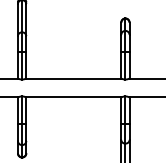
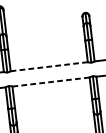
line: (73, 78) -> (49, 66), solid -> dashed
line: (74, 97) -> (51, 82), solid -> dashed

